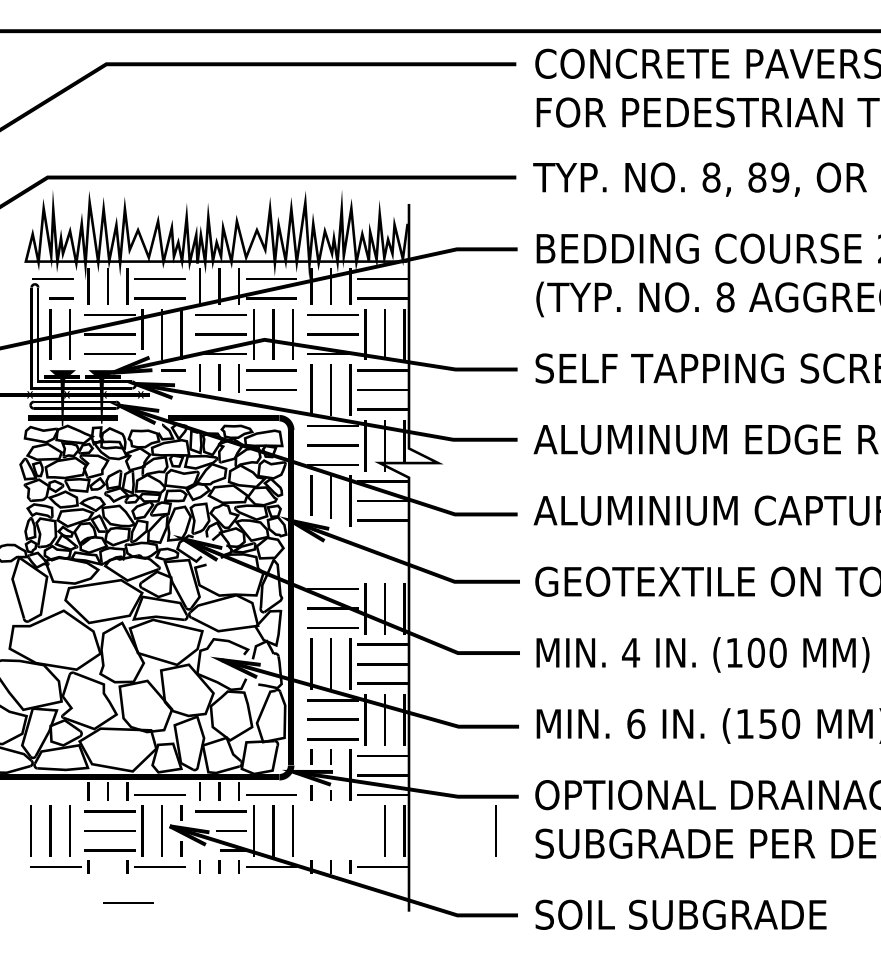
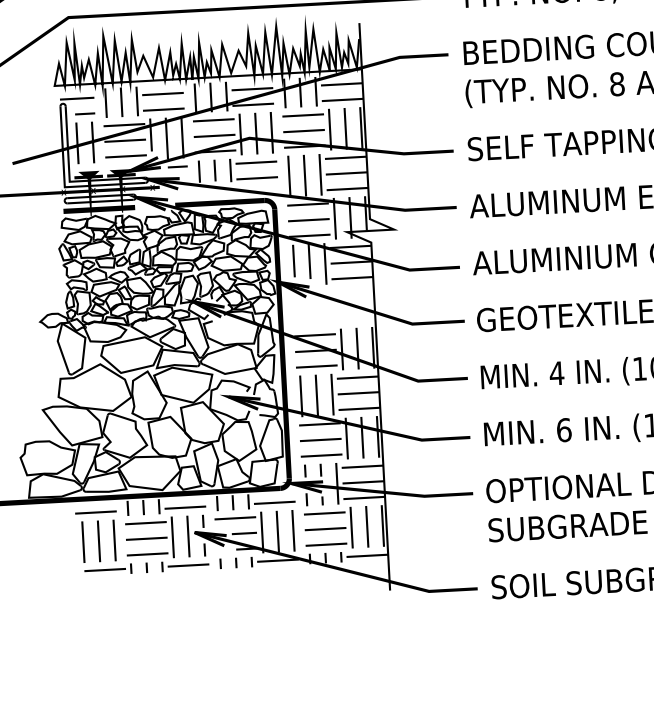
part: (336, 830) -> (328, 528), added
line: (495, 830) -> (455, 521), removed
line: (107, 866) -> (146, 567), added
line: (128, 902) -> (95, 512), moved

